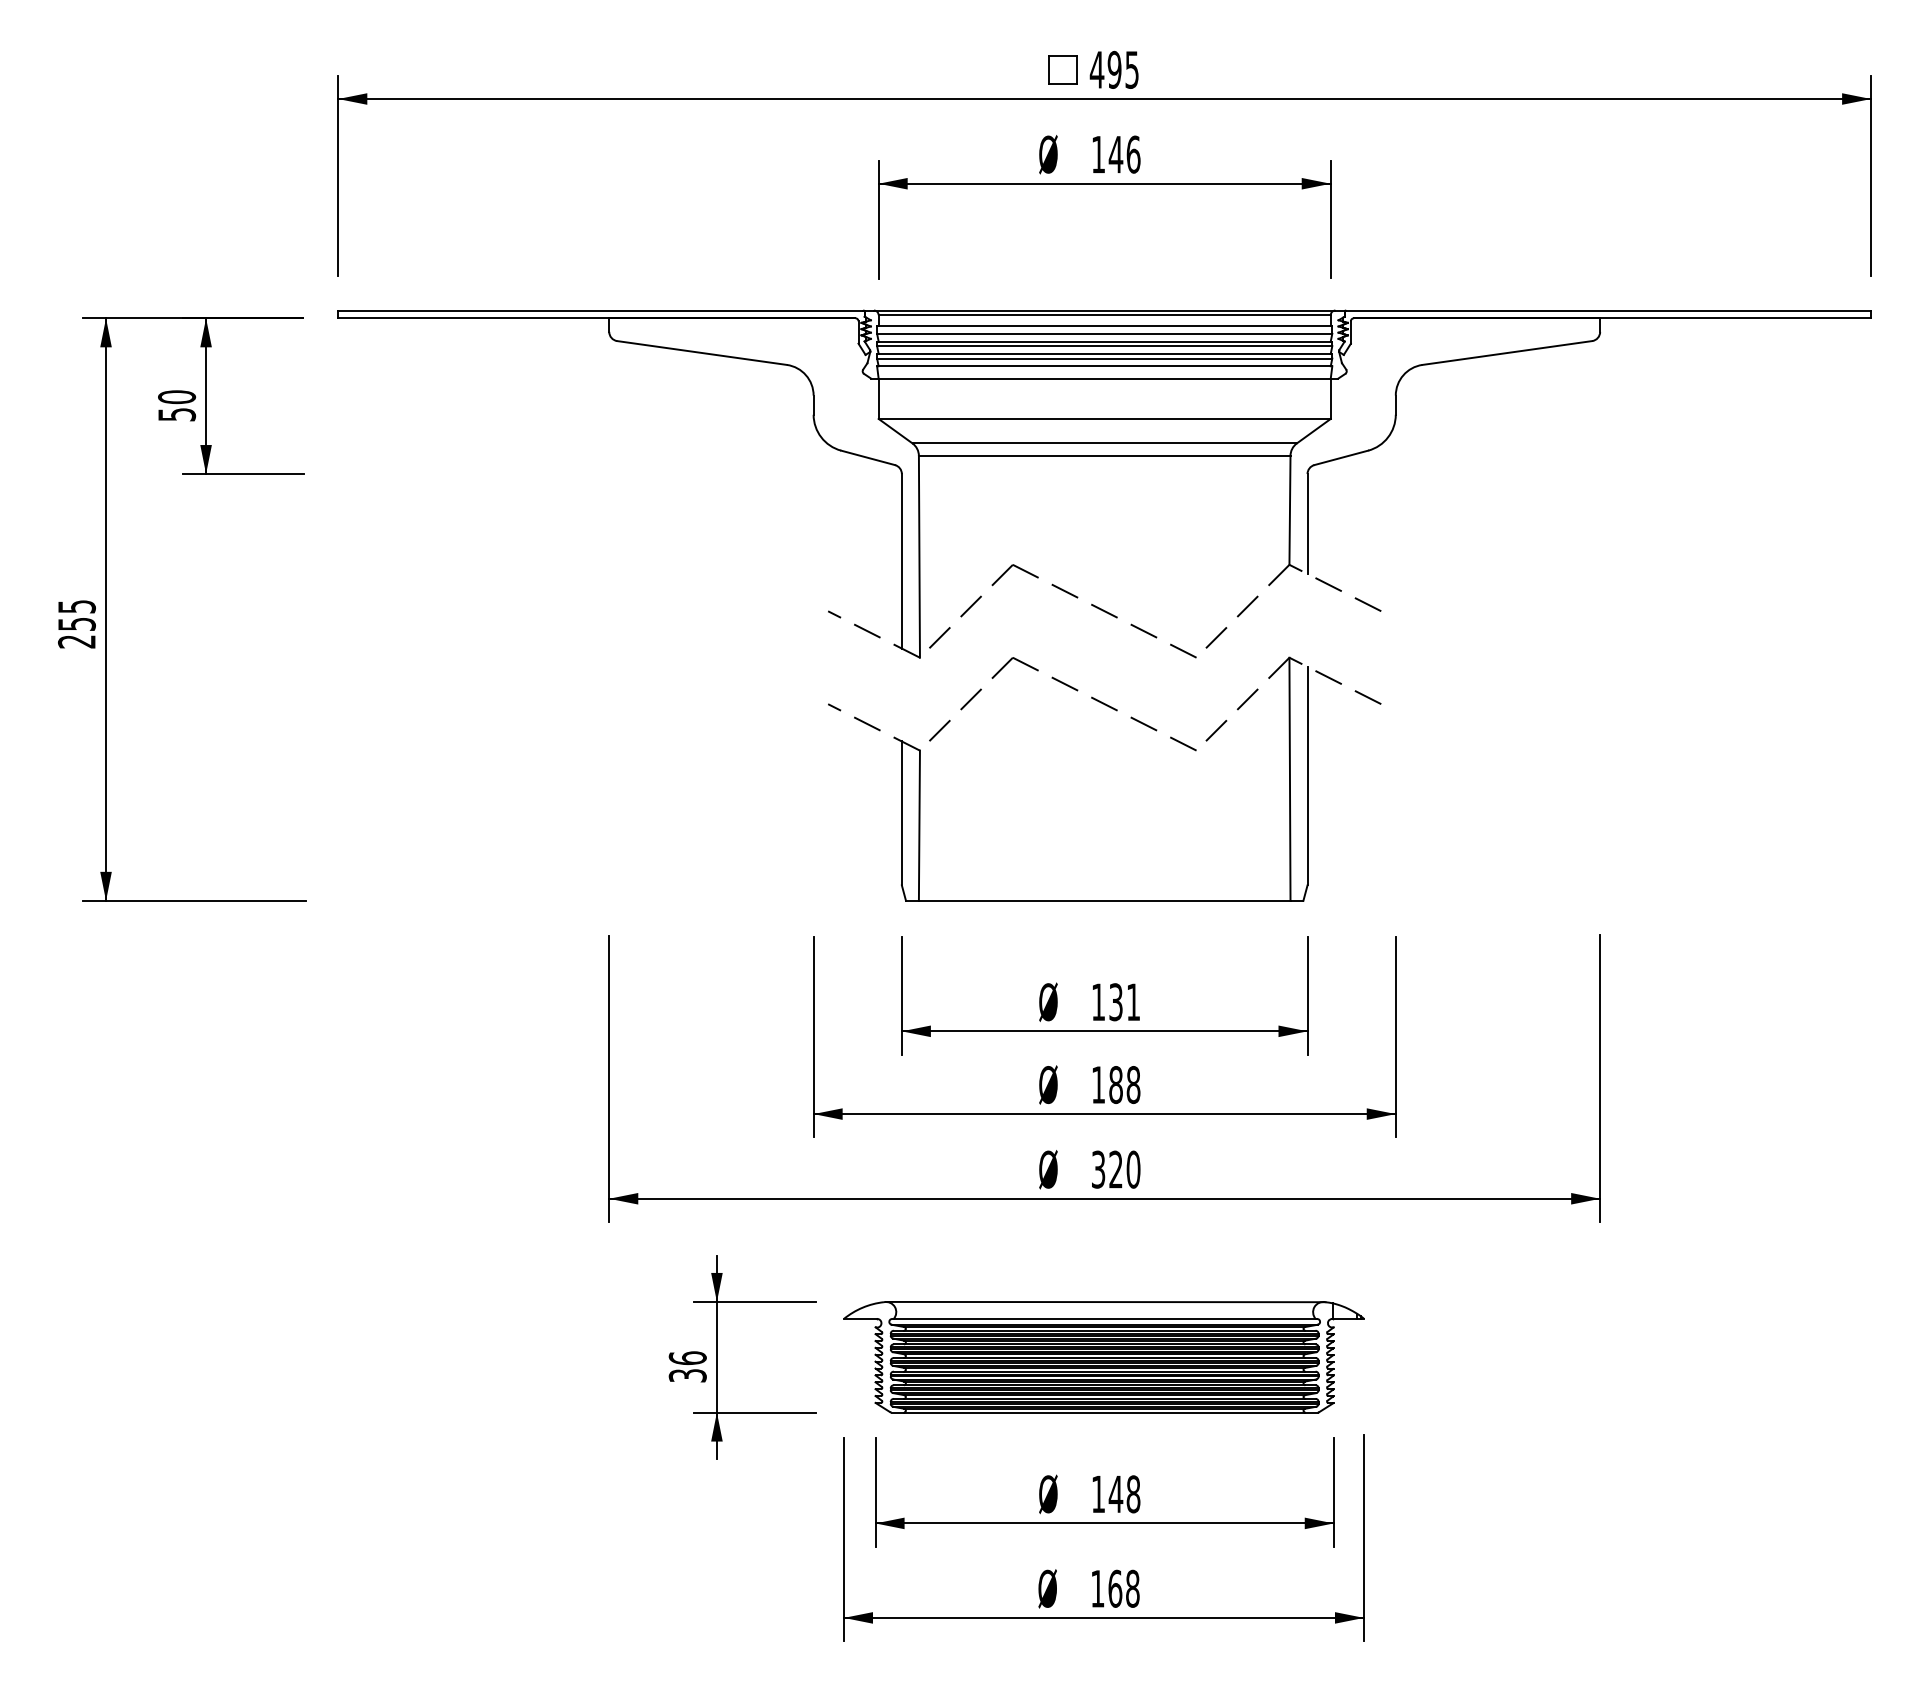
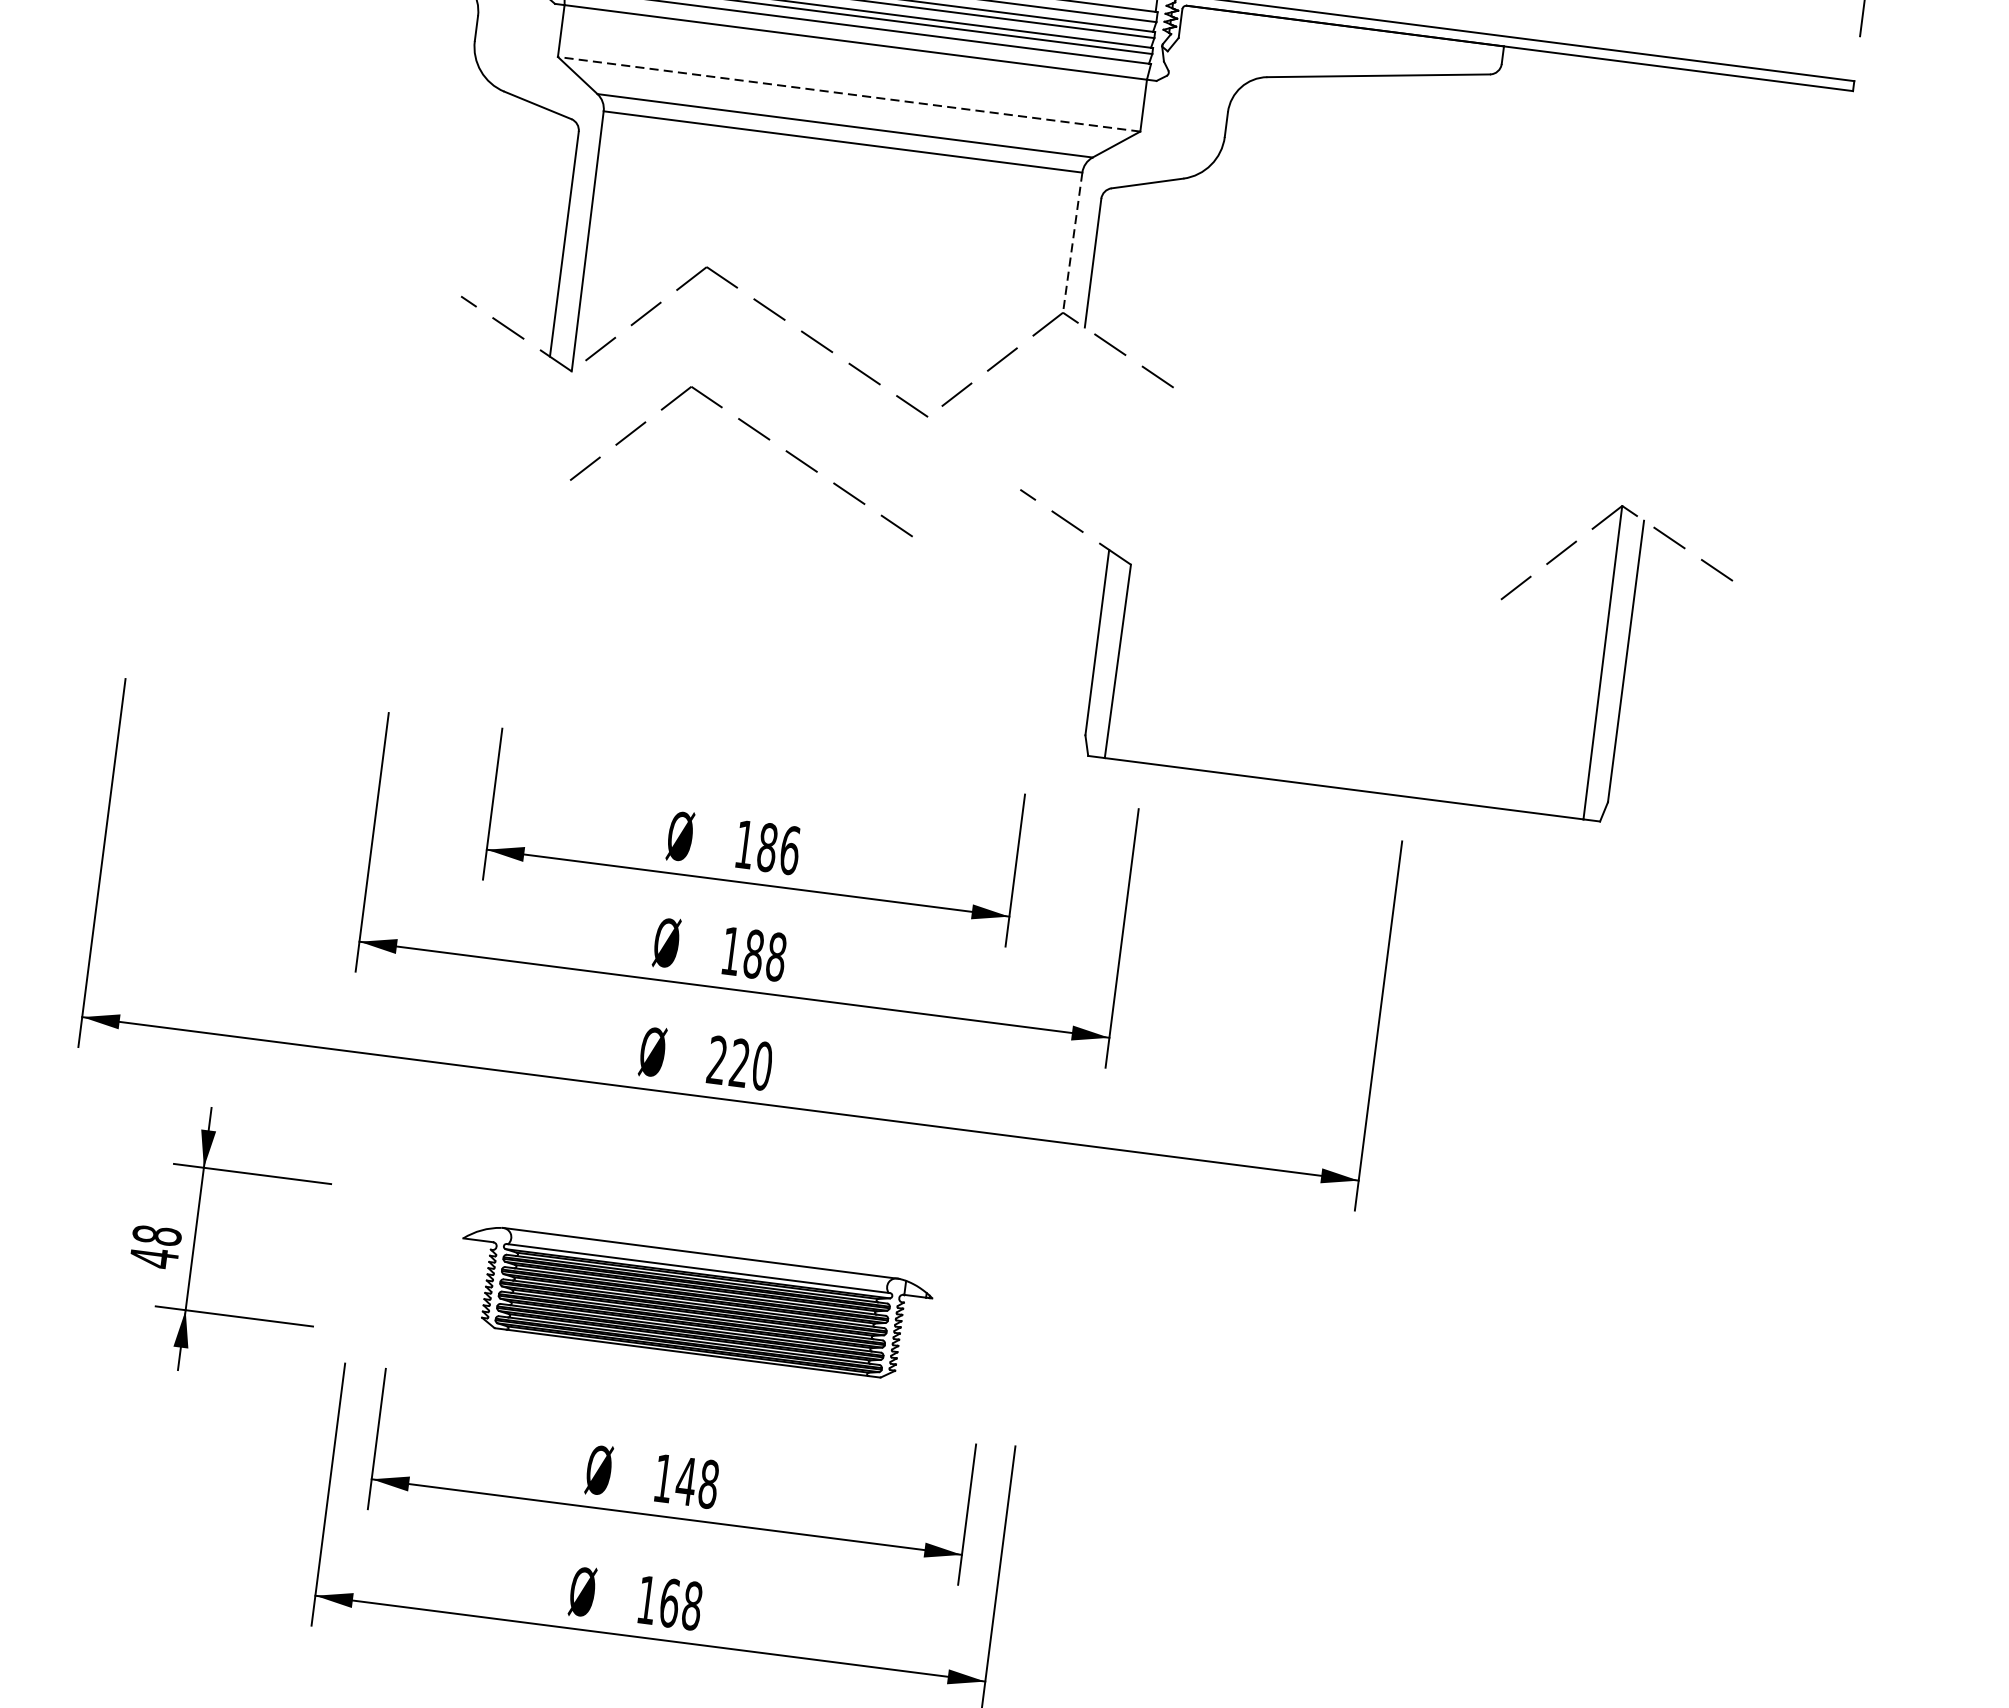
line: (1104, 418) -> (848, 93), solid -> dashed
line: (1289, 510) -> (1072, 242), solid -> dashed
part: (1205, 740) -> (1500, 598), moved
text: (1124, 1002) -> (778, 849), 131 -> 186
text: (1098, 1169) -> (717, 1060), 320 -> 220
part: (1103, 1357) -> (692, 1303), size x0.7
text: (687, 1367) -> (155, 1247), 36 -> 48

